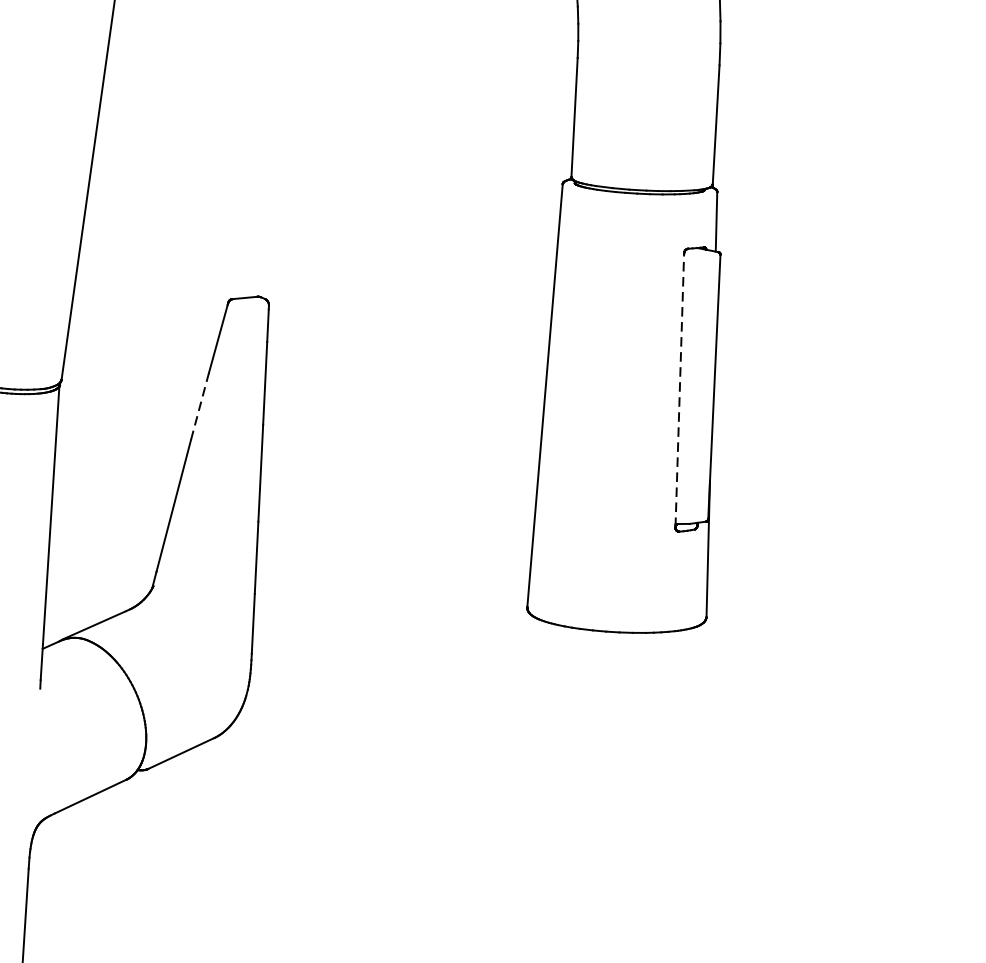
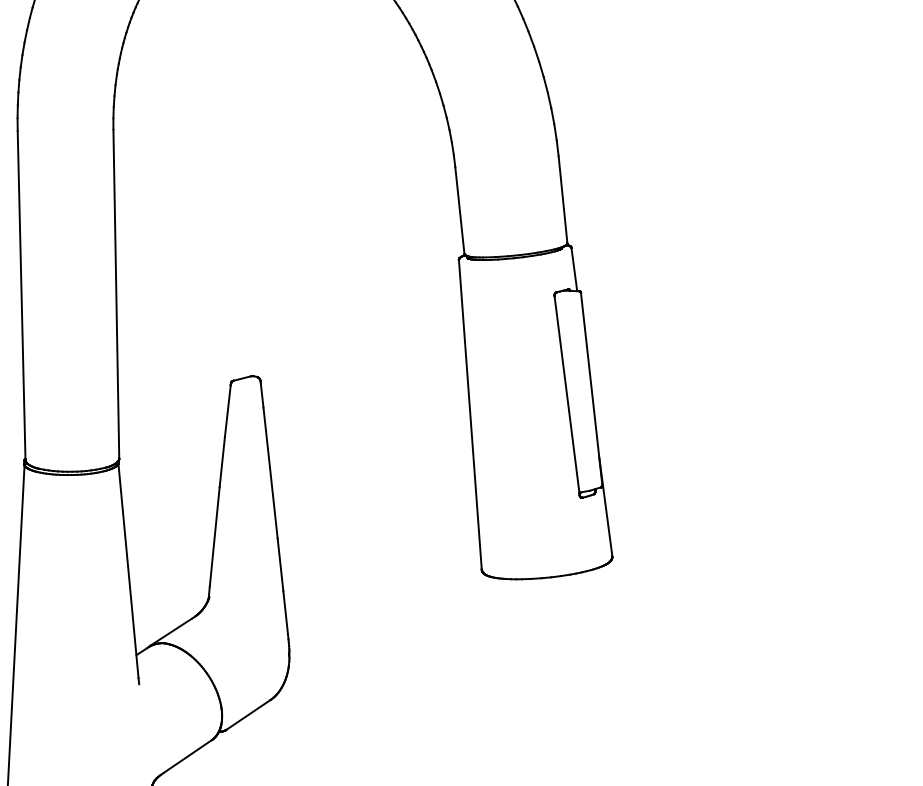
line: (680, 390) -> (567, 395), dashed -> solid
line: (200, 405) -> (222, 461), dashed -> solid

